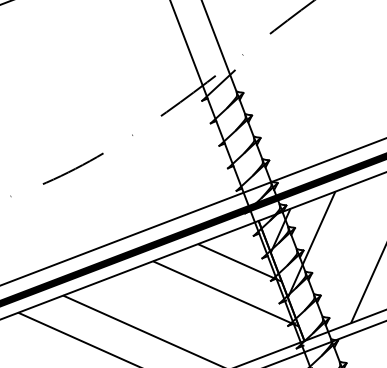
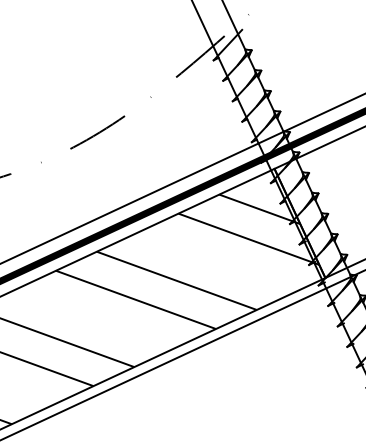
hatch: (301, 244) -> (316, 187), removed

